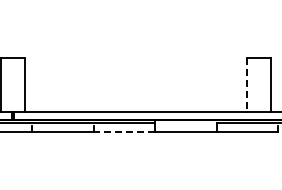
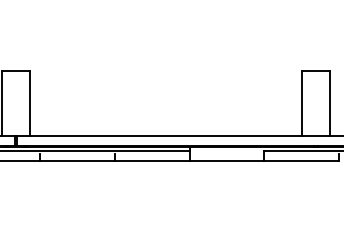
line: (247, 84) -> (301, 103), dashed -> solid
line: (124, 132) -> (151, 161), dashed -> solid

